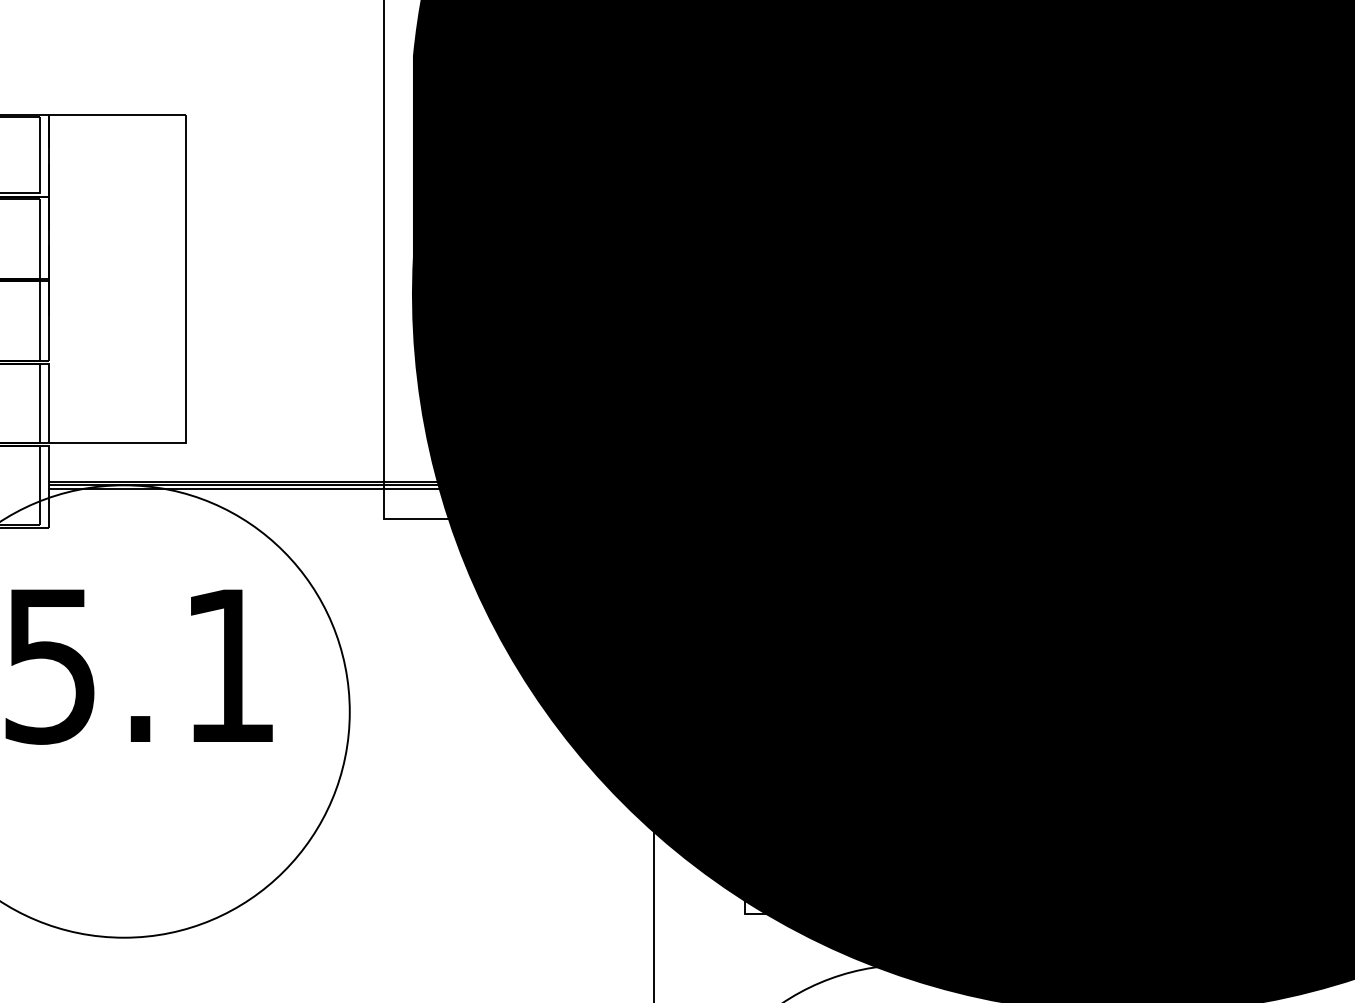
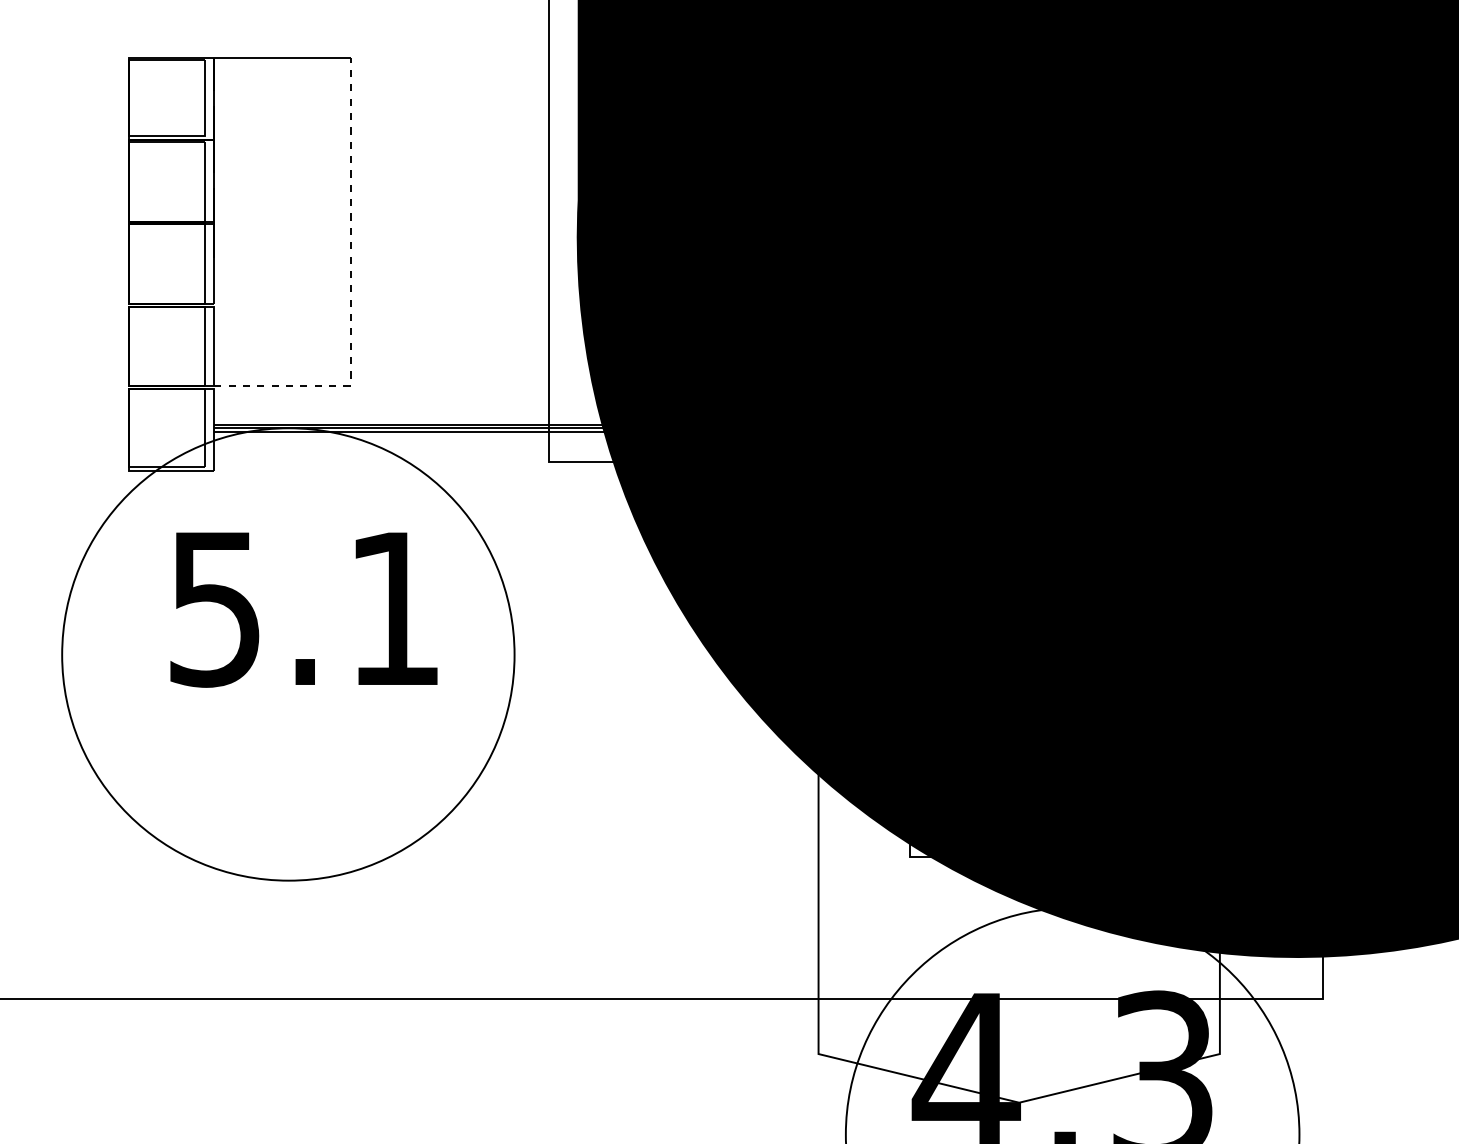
line: (185, 347) -> (350, 290), solid -> dashed

